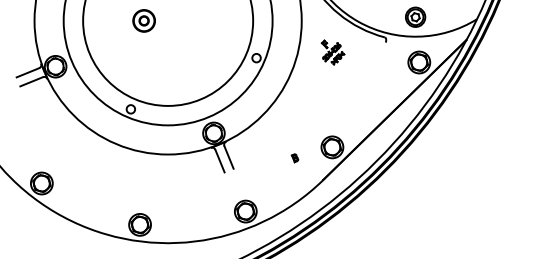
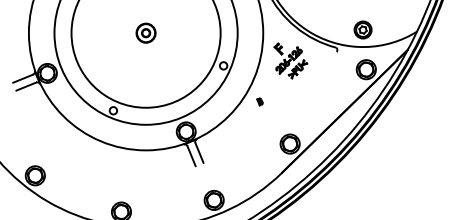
part: (143, 20) -> (145, 32), moved
part: (332, 52) -> (290, 60), size x1.67
part: (294, 158) -> (259, 102), moved

